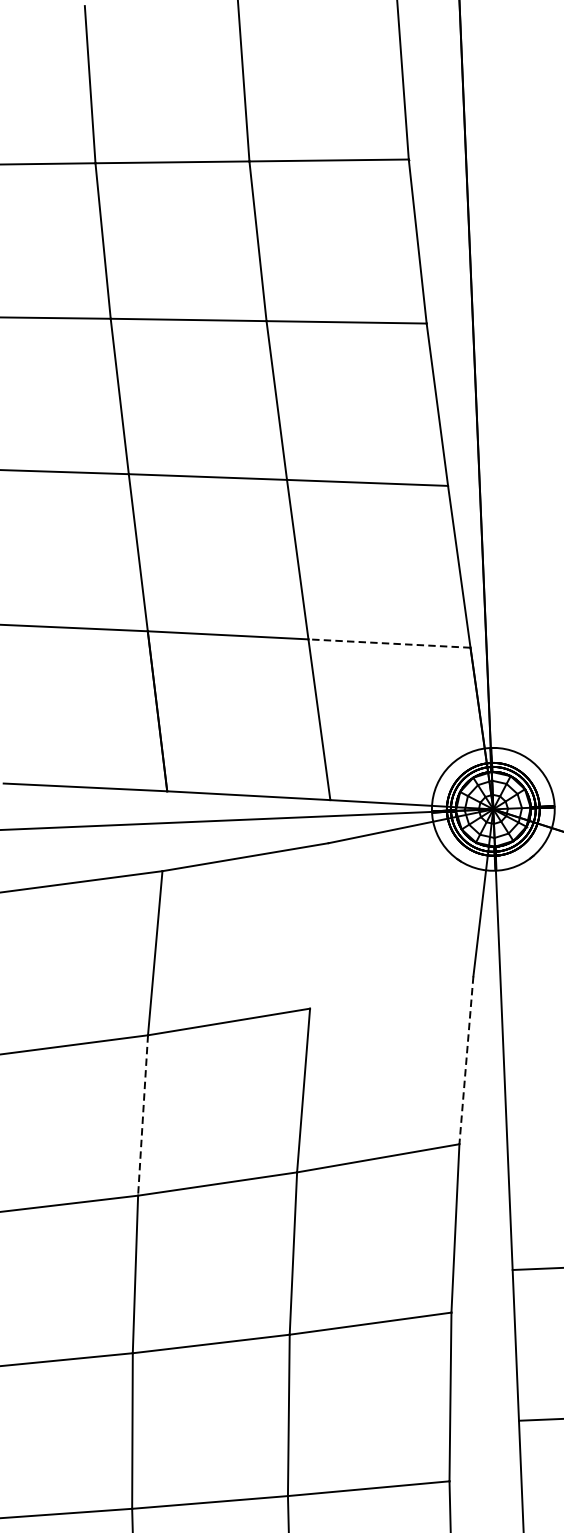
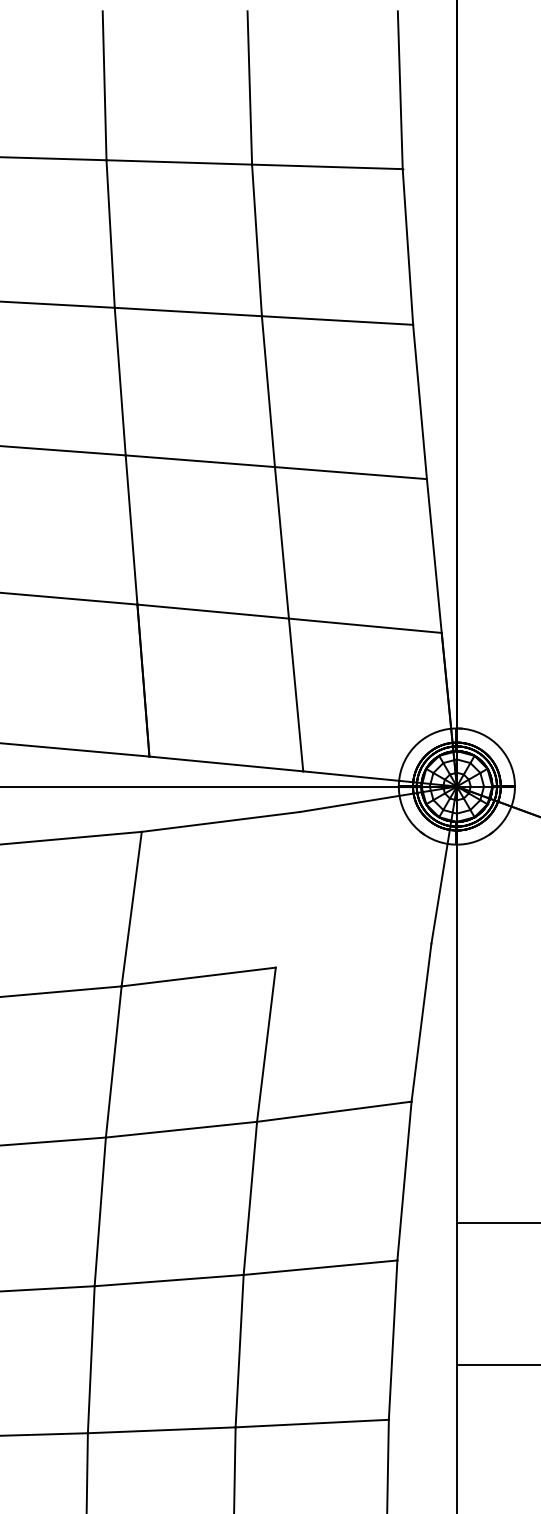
line: (389, 643) -> (365, 625), dashed -> solid
line: (466, 1060) -> (421, 1022), dashed -> solid
line: (142, 1115) -> (113, 1061), dashed -> solid

